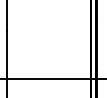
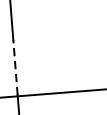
line: (6, 54) -> (15, 67), solid -> dashed

